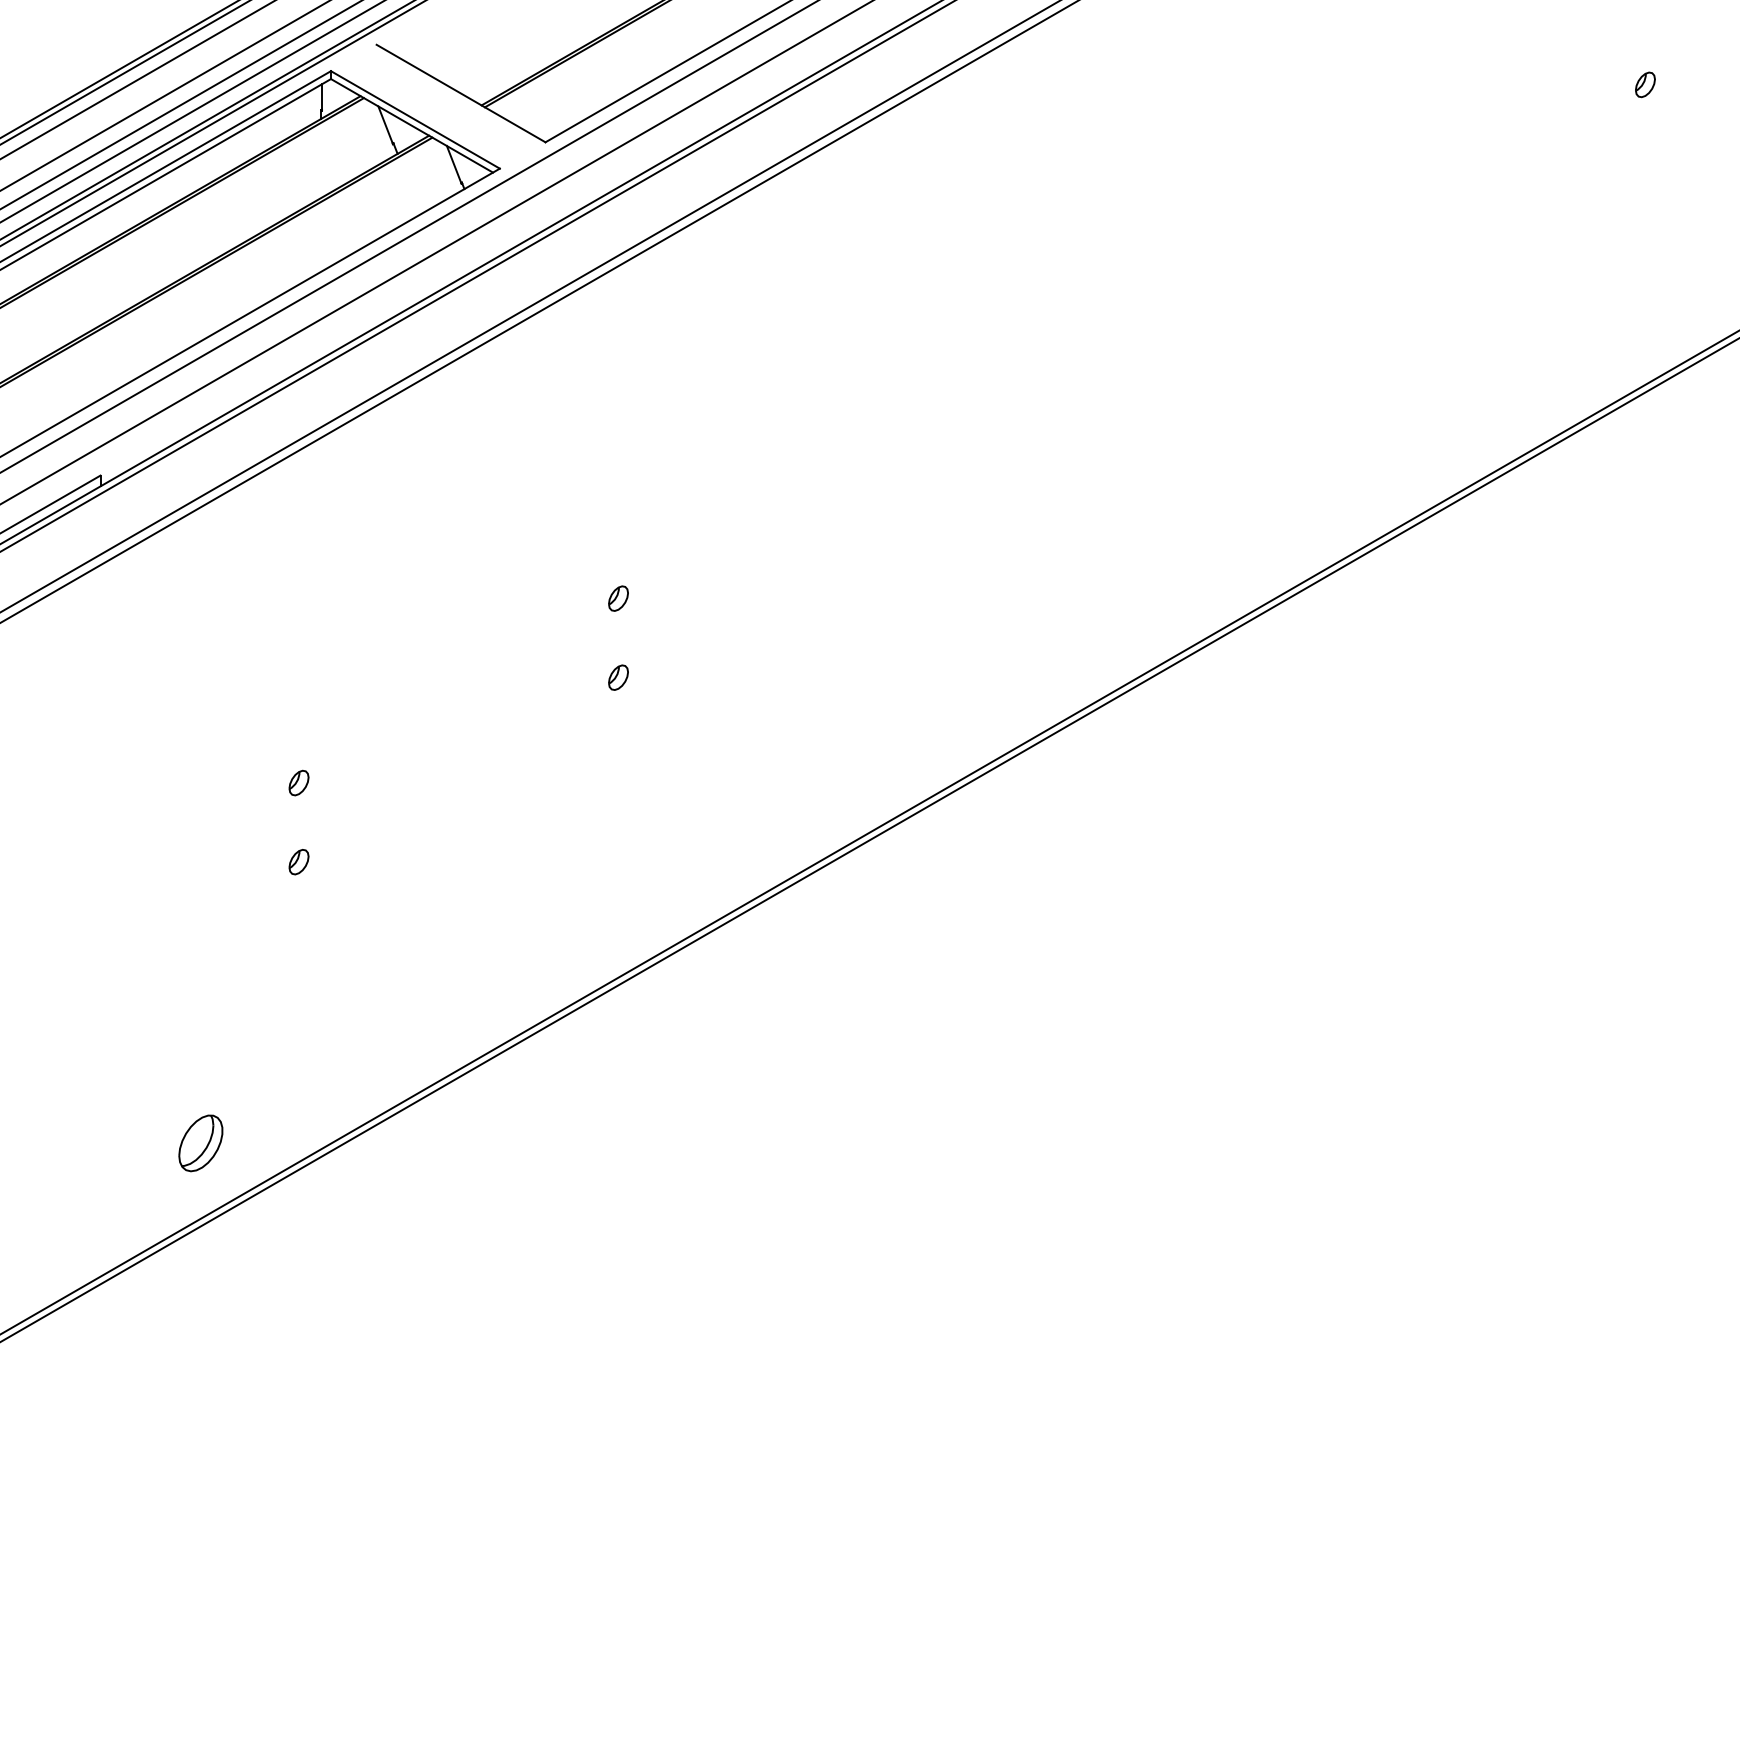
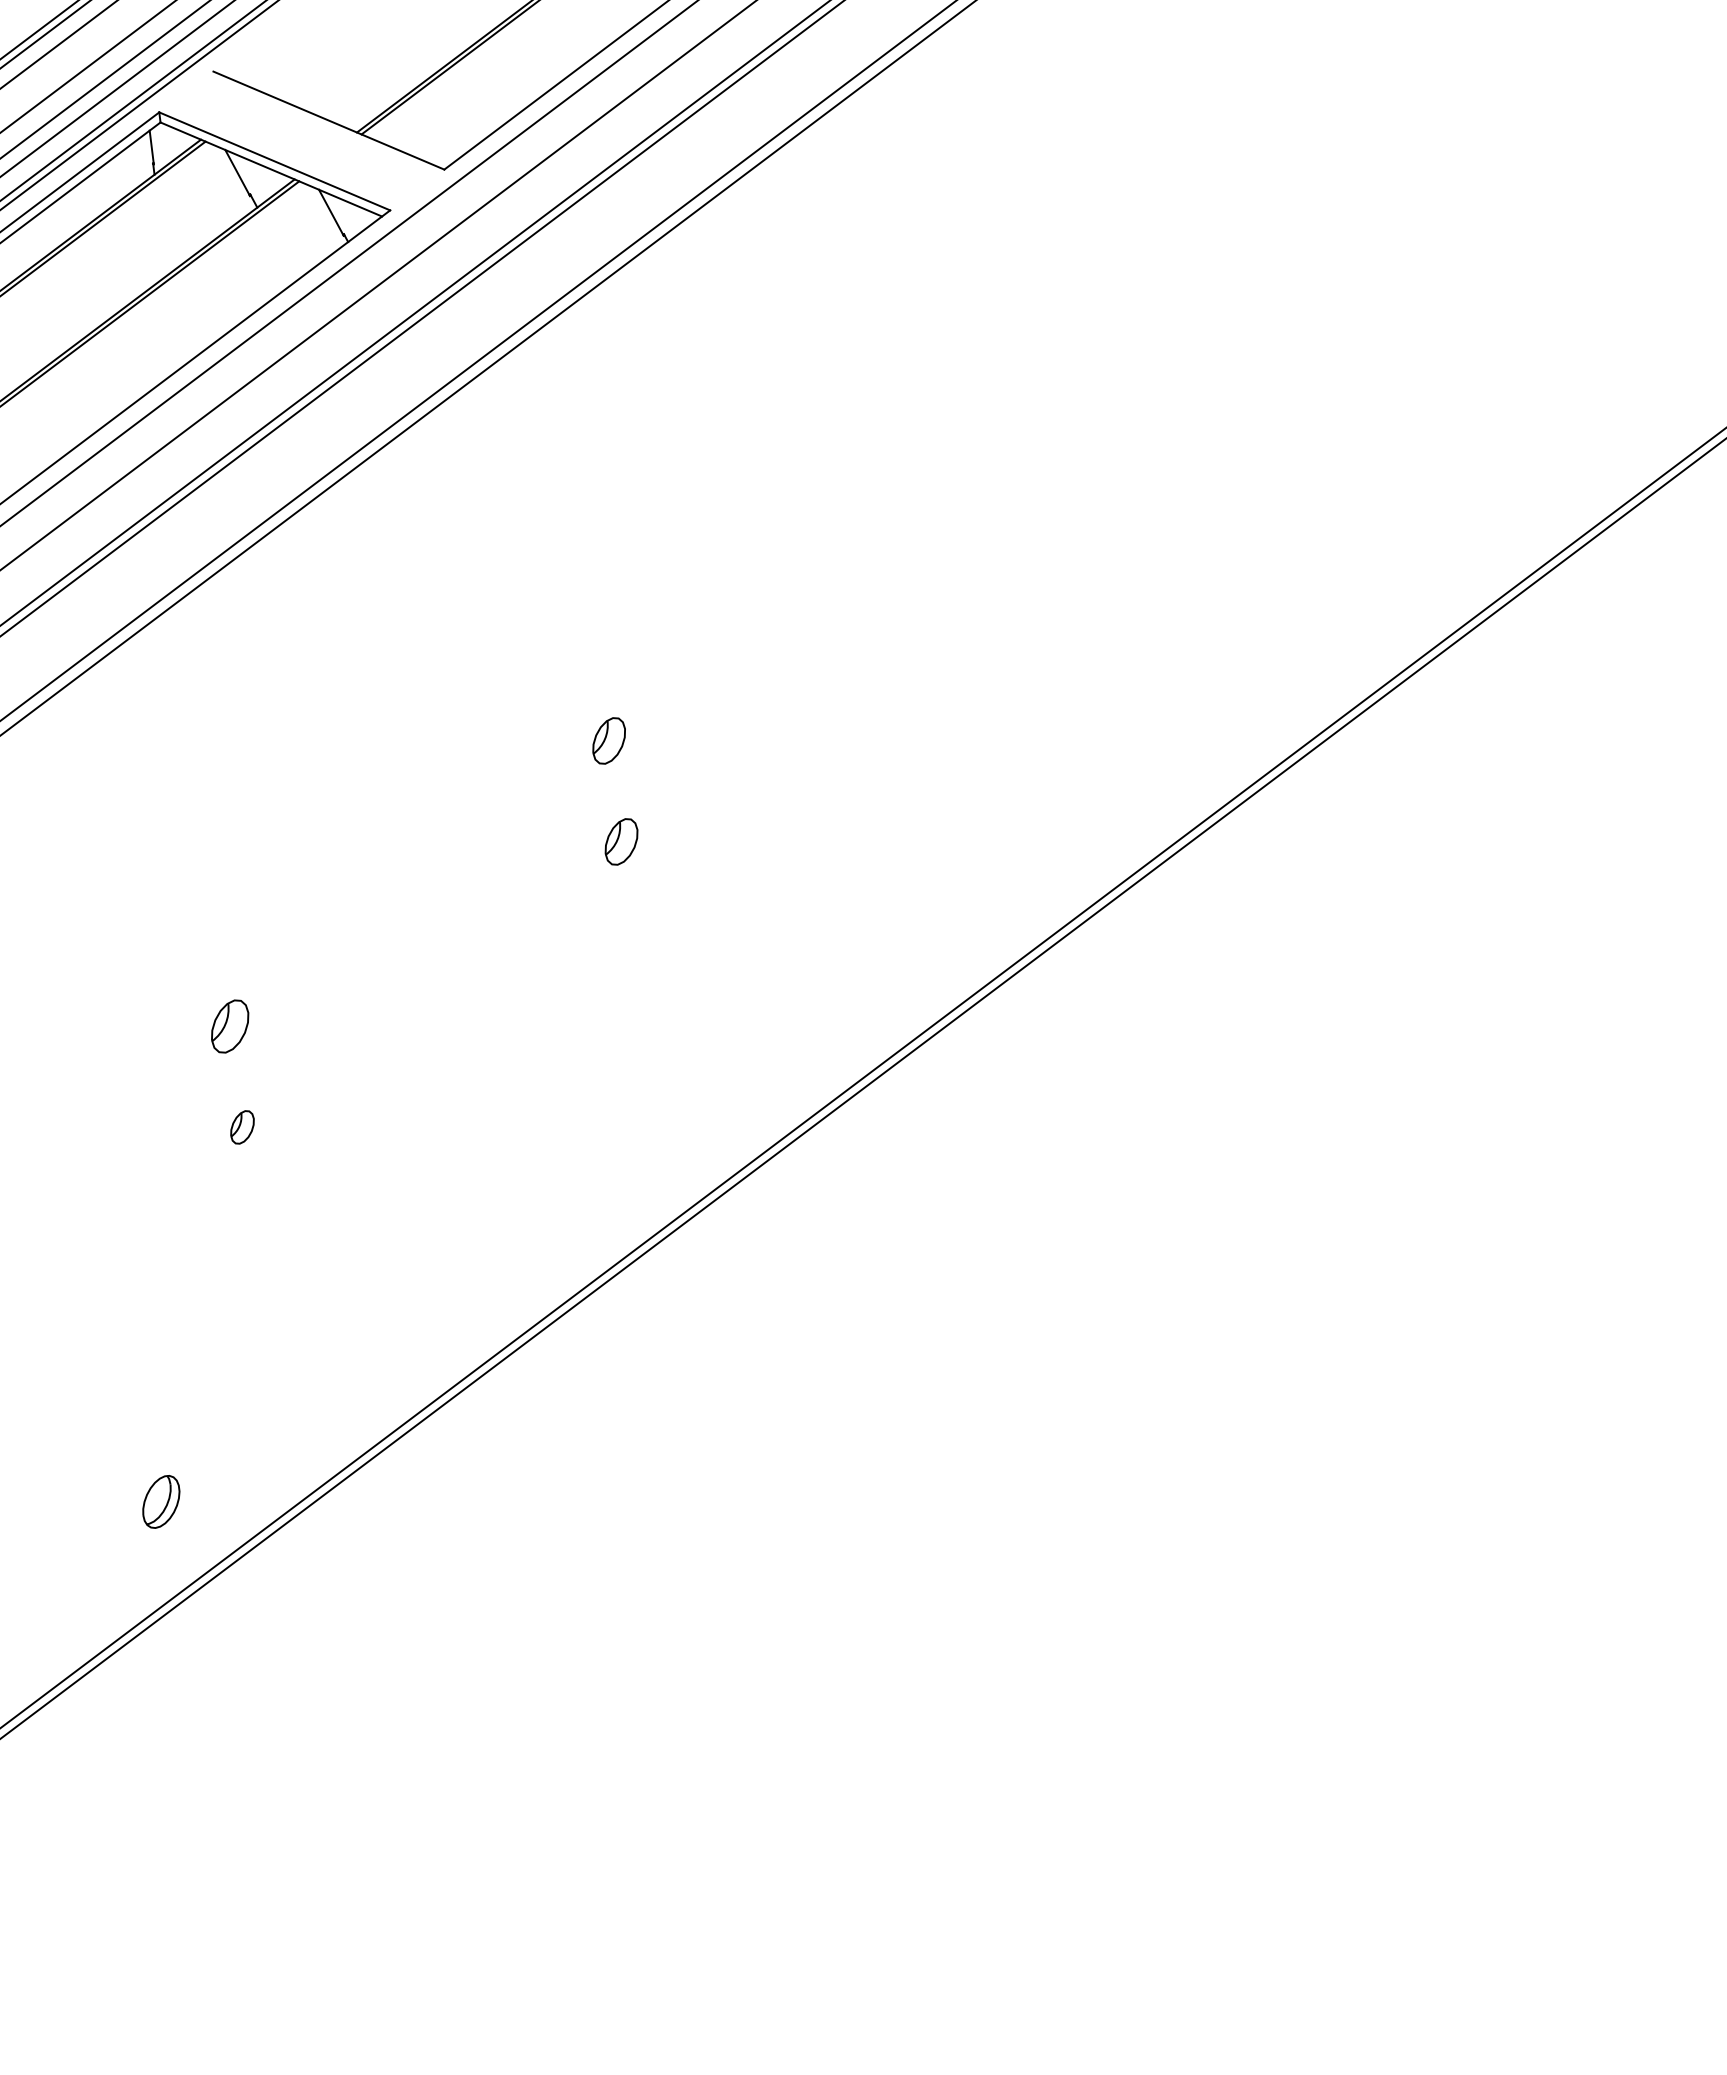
part: (618, 598) -> (609, 740), size x1.4
part: (618, 677) -> (621, 841), size x1.4
part: (298, 782) -> (229, 1025), size x1.6
part: (200, 1143) -> (160, 1502), size x0.7

